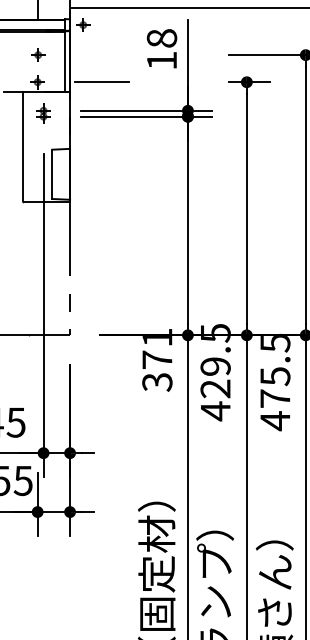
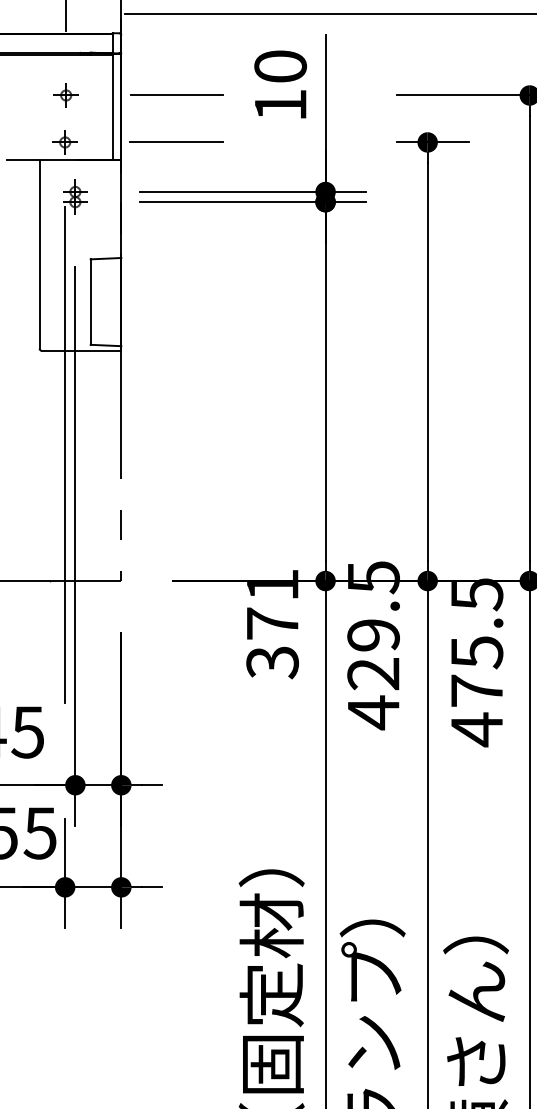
part: (83, 24) -> (144, 42), removed
text: (162, 38) -> (281, 66), 18 -> 10
line: (101, 55) -> (175, 96), added
line: (37, 262) -> (64, 454), added

